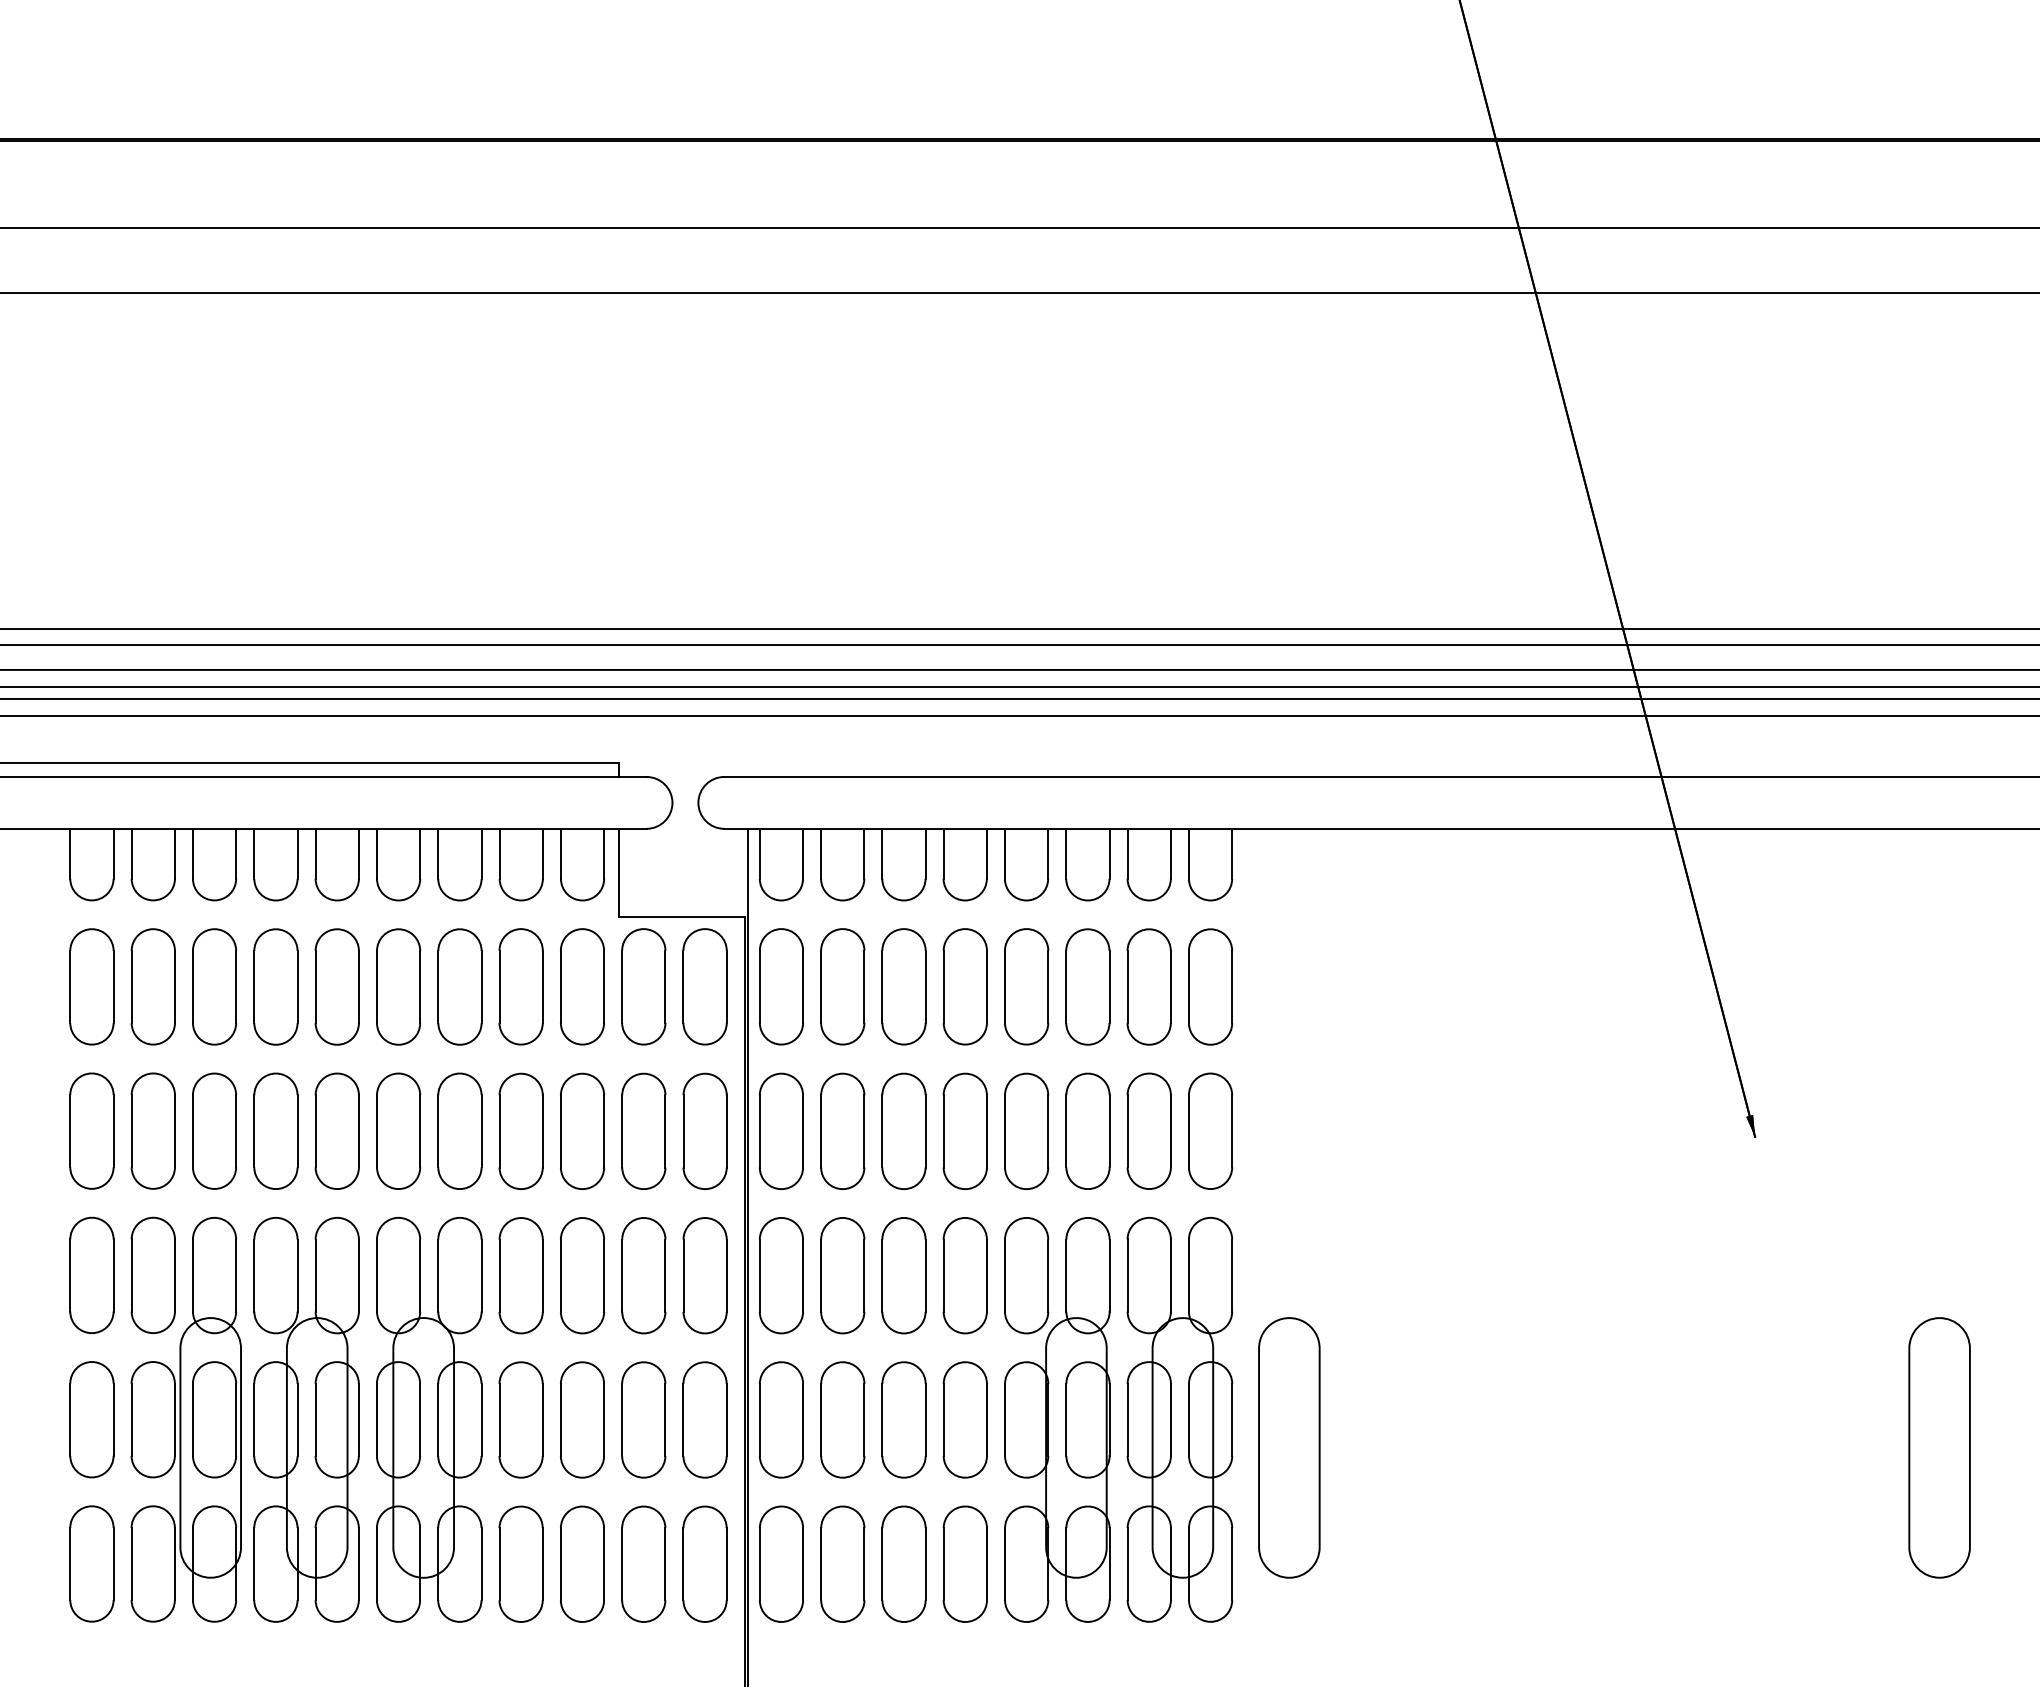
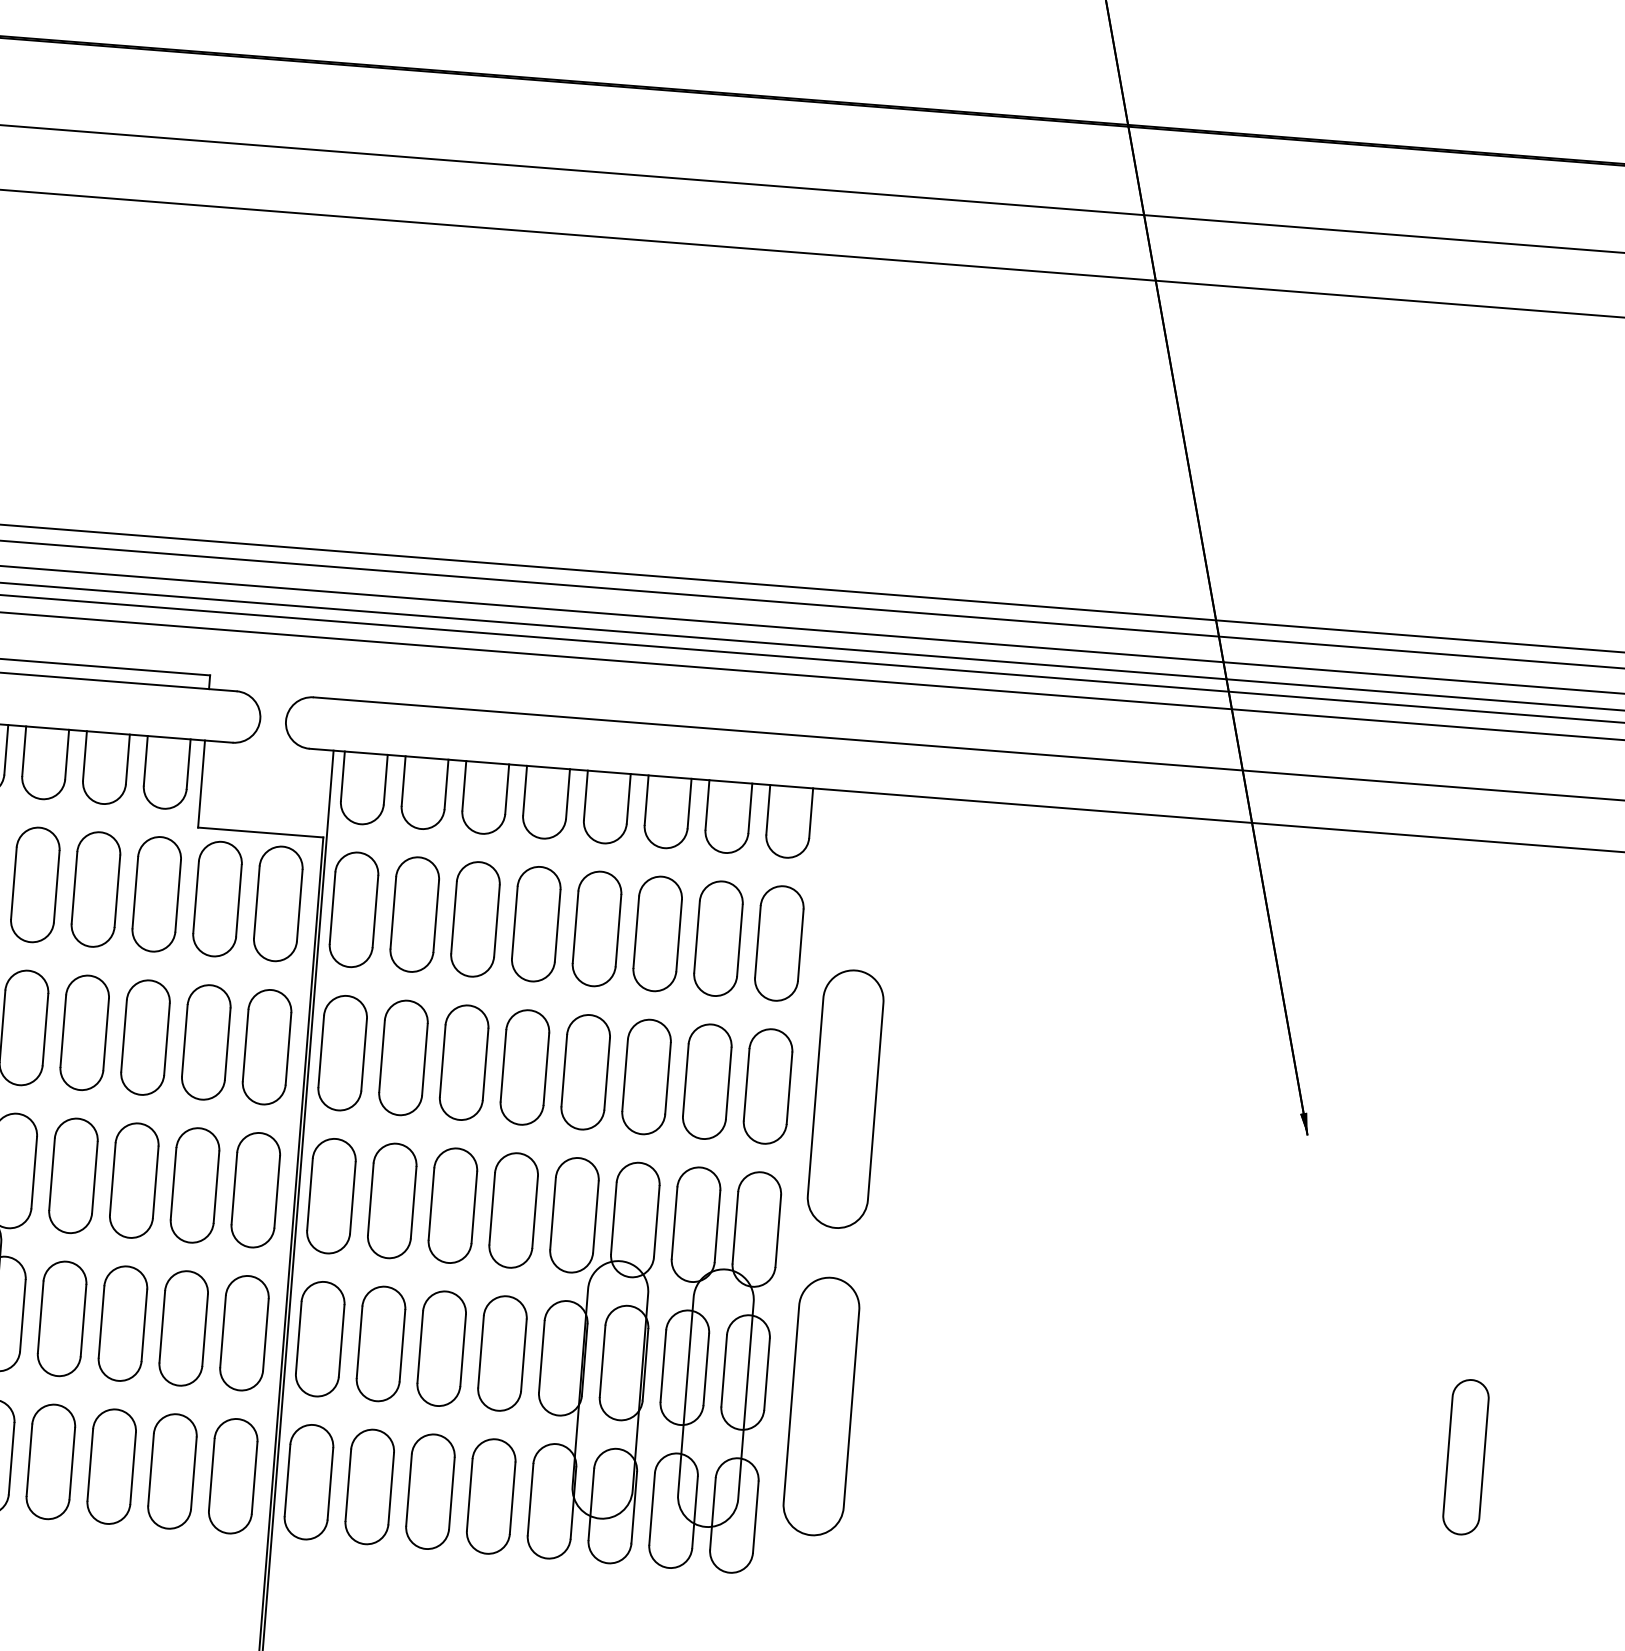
part: (1289, 1137) -> (845, 1098), added
part: (1939, 1447) -> (1465, 1456), size x0.6

